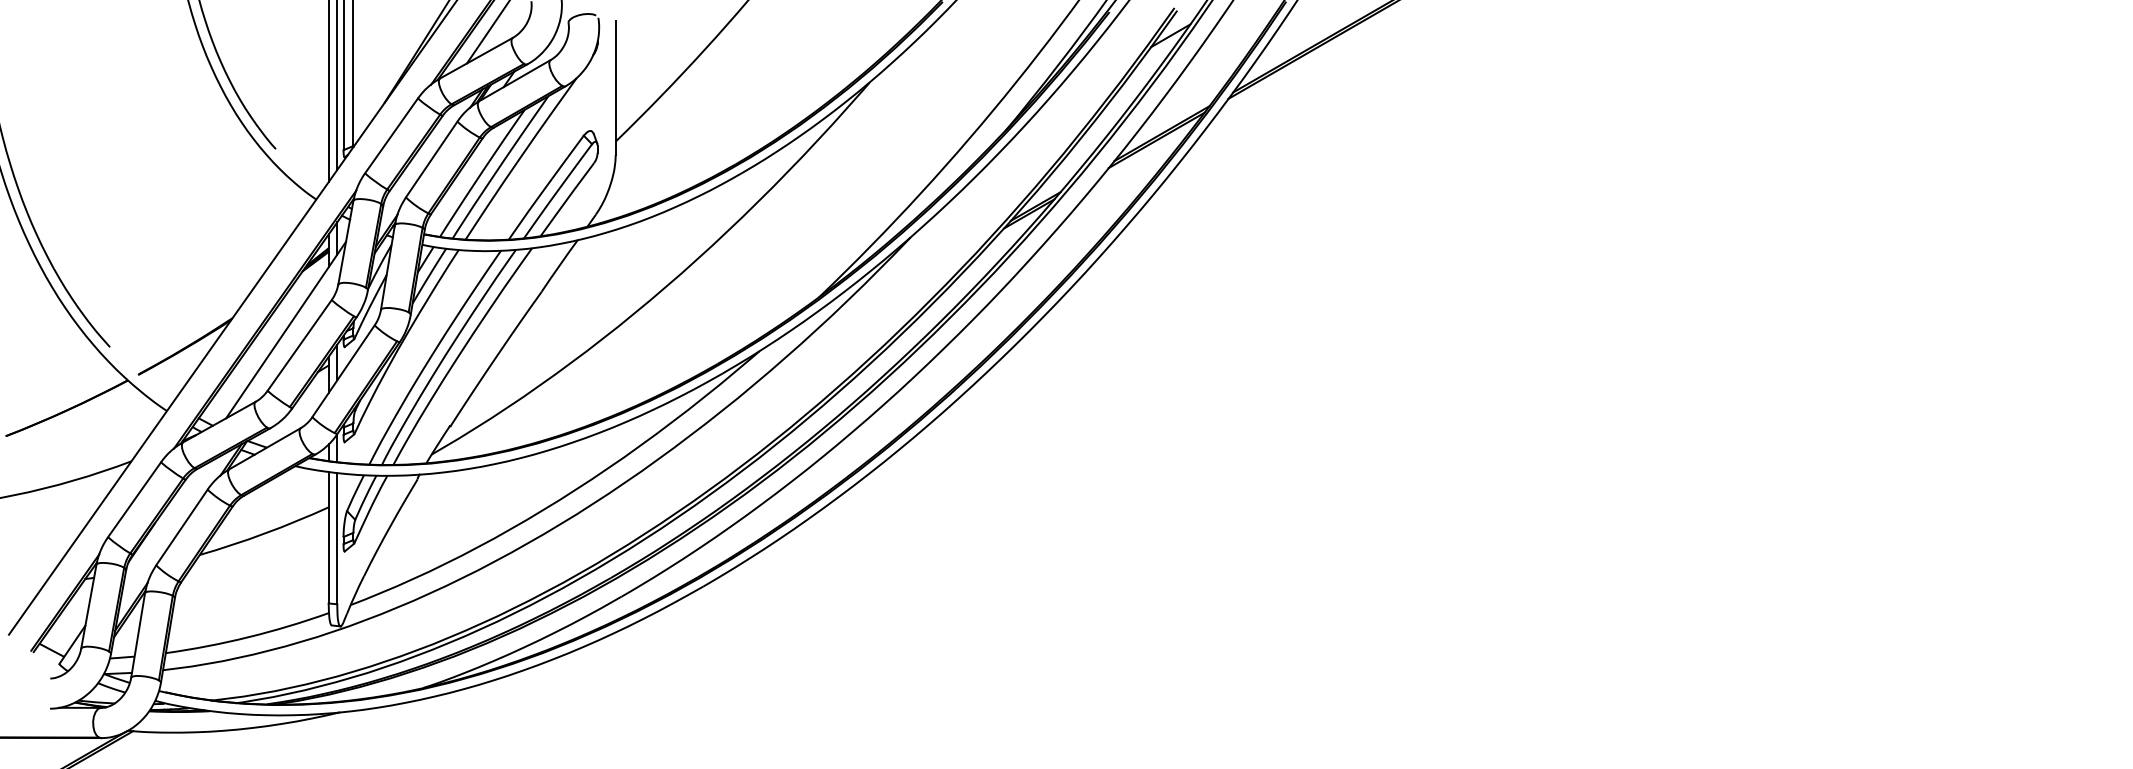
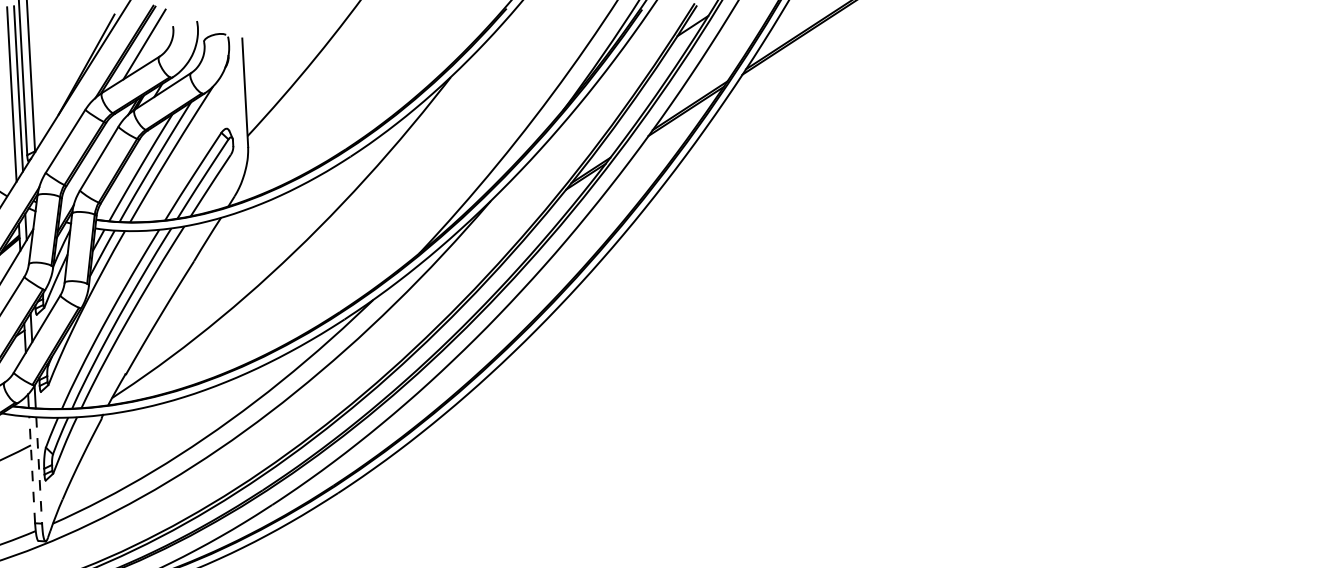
line: (328, 537) -> (32, 469), solid -> dashed
line: (337, 538) -> (39, 470), solid -> dashed

